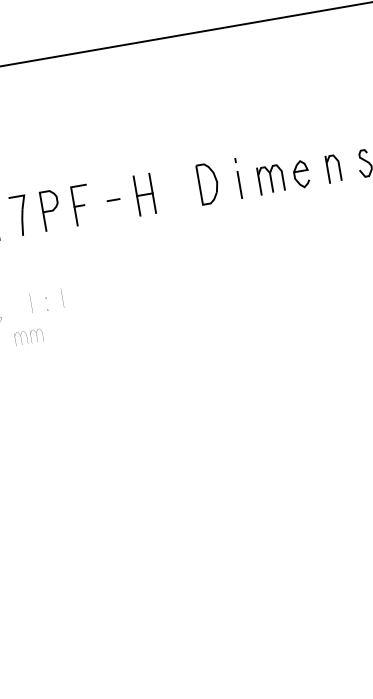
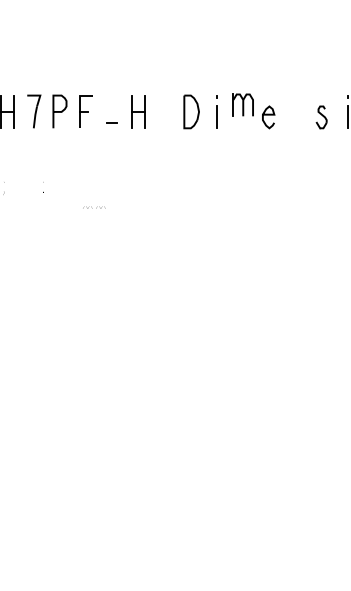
part: (333, 167) -> (295, 116), removed
part: (270, 178) -> (242, 104), moved
line: (112, 199) -> (111, 122), moved
part: (28, 332) -> (94, 207), moved

